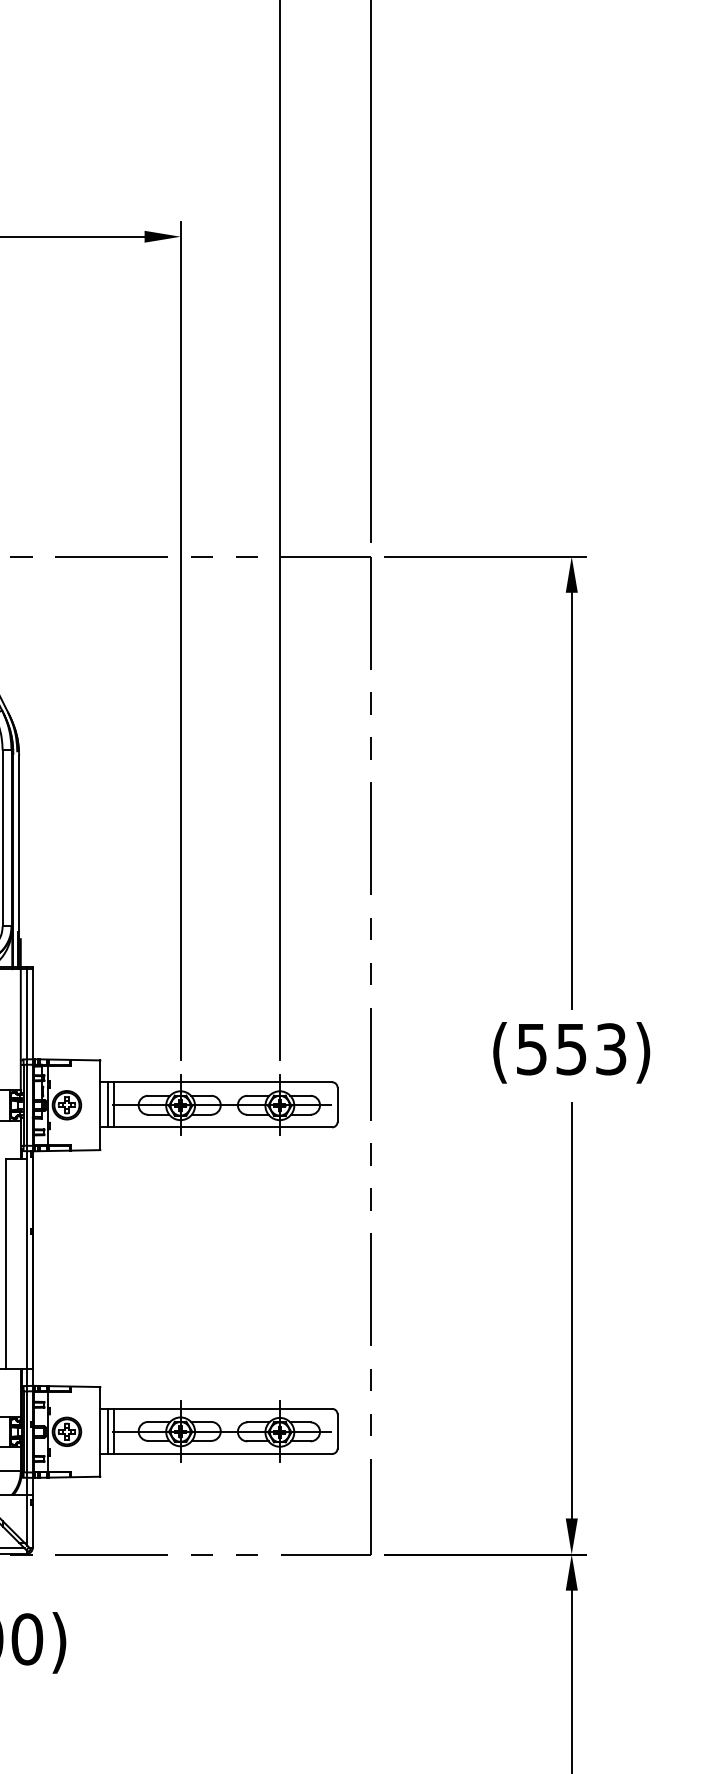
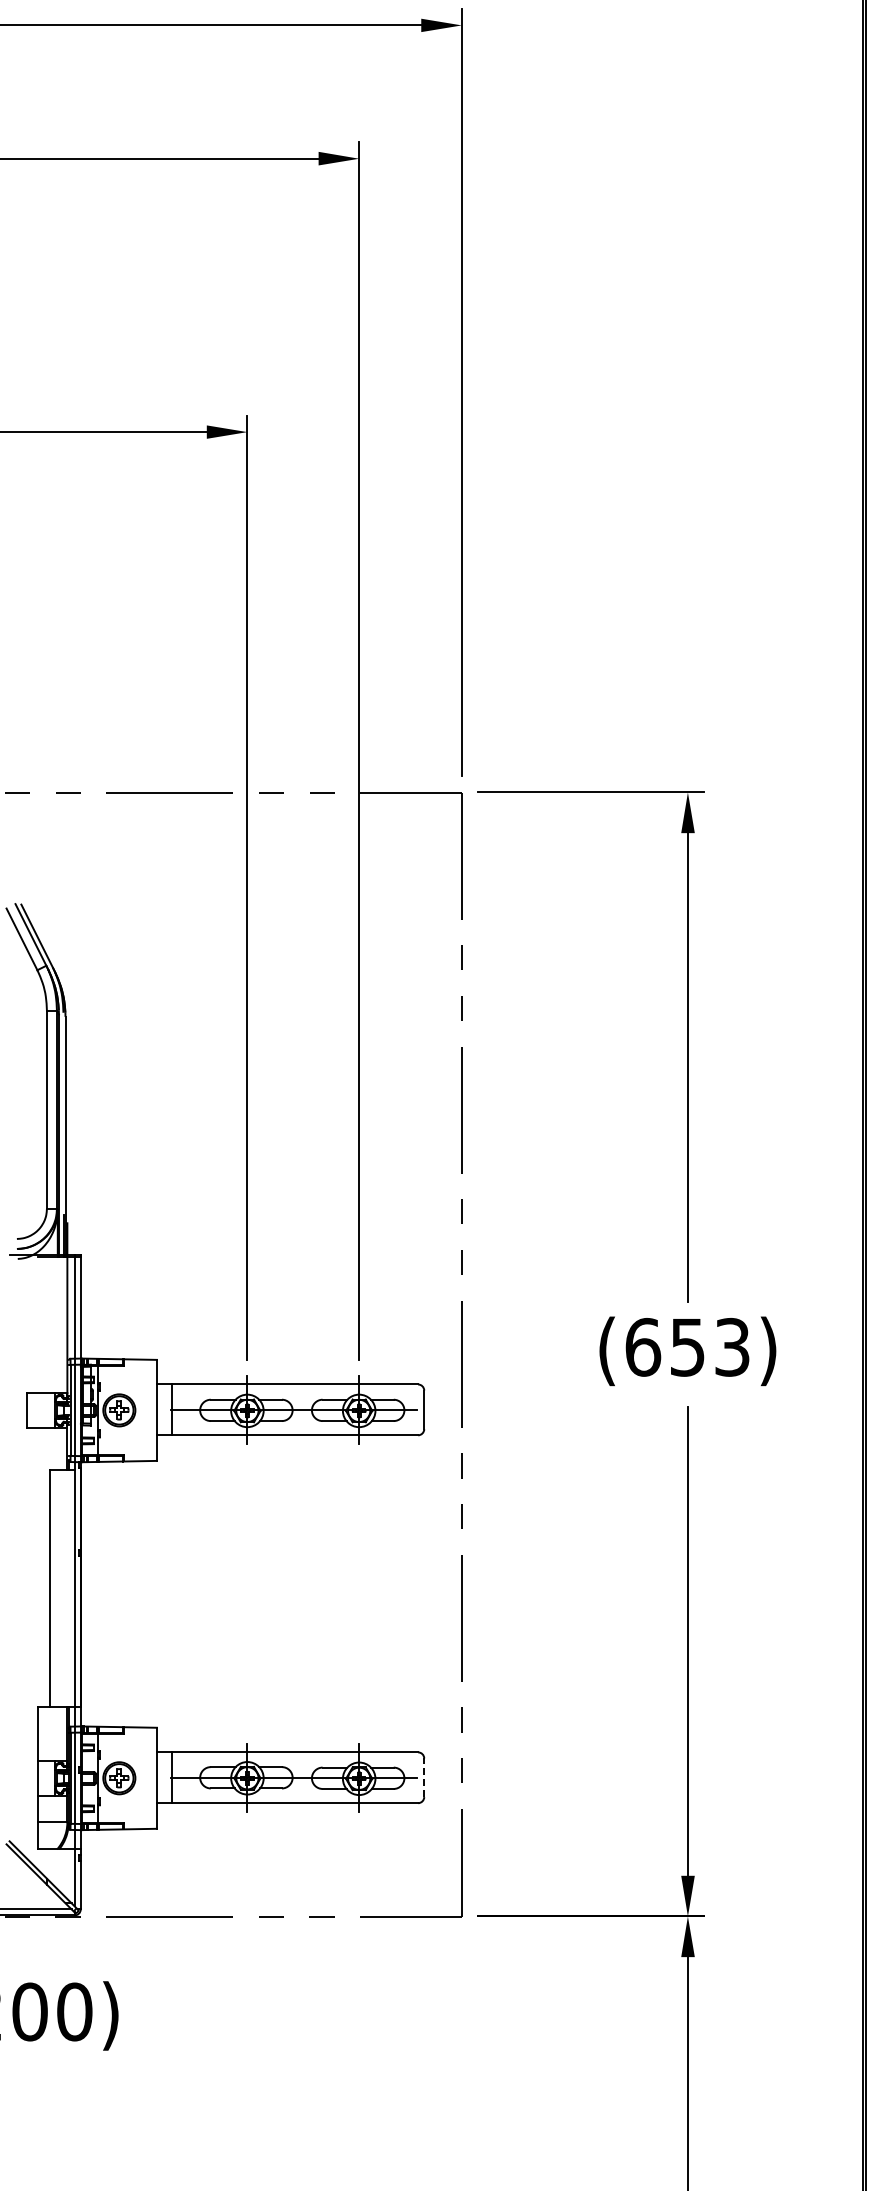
text: (532, 1049) -> (643, 1347), (553) -> (653)
line: (108, 1104) -> (166, 1409), removed
line: (108, 1431) -> (166, 1777), removed
line: (337, 1431) -> (424, 1777), solid -> dashed

